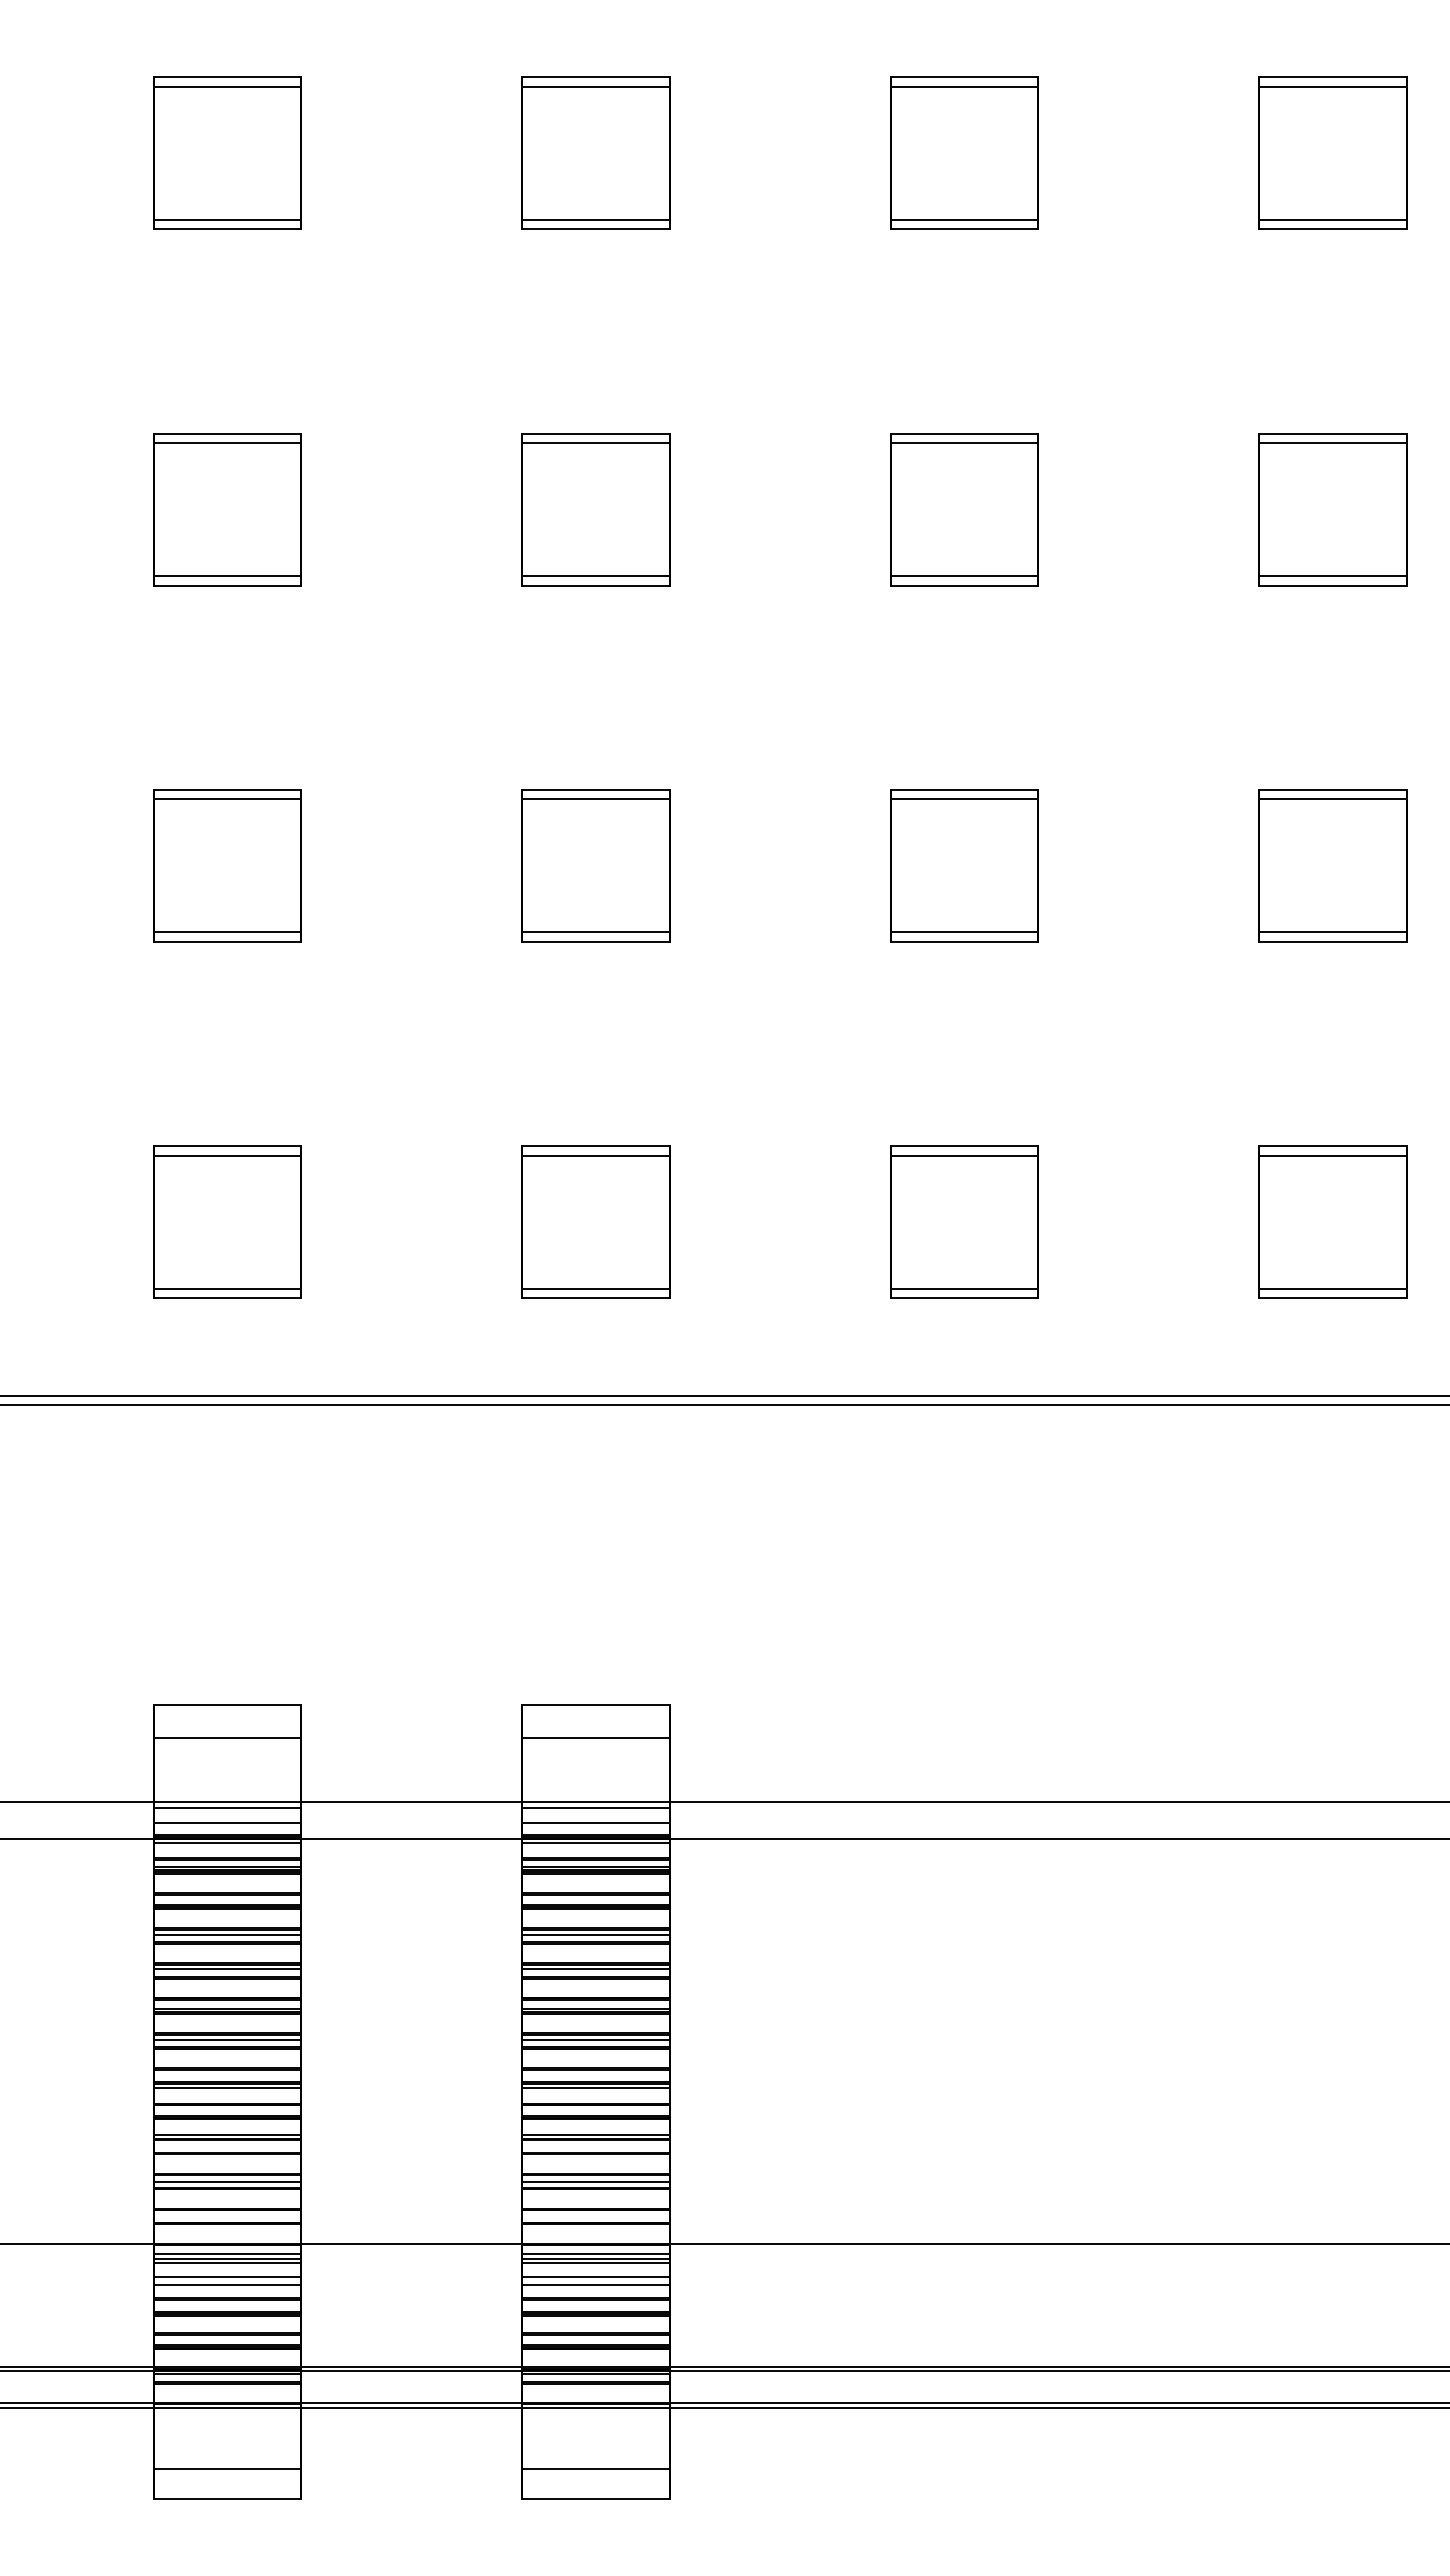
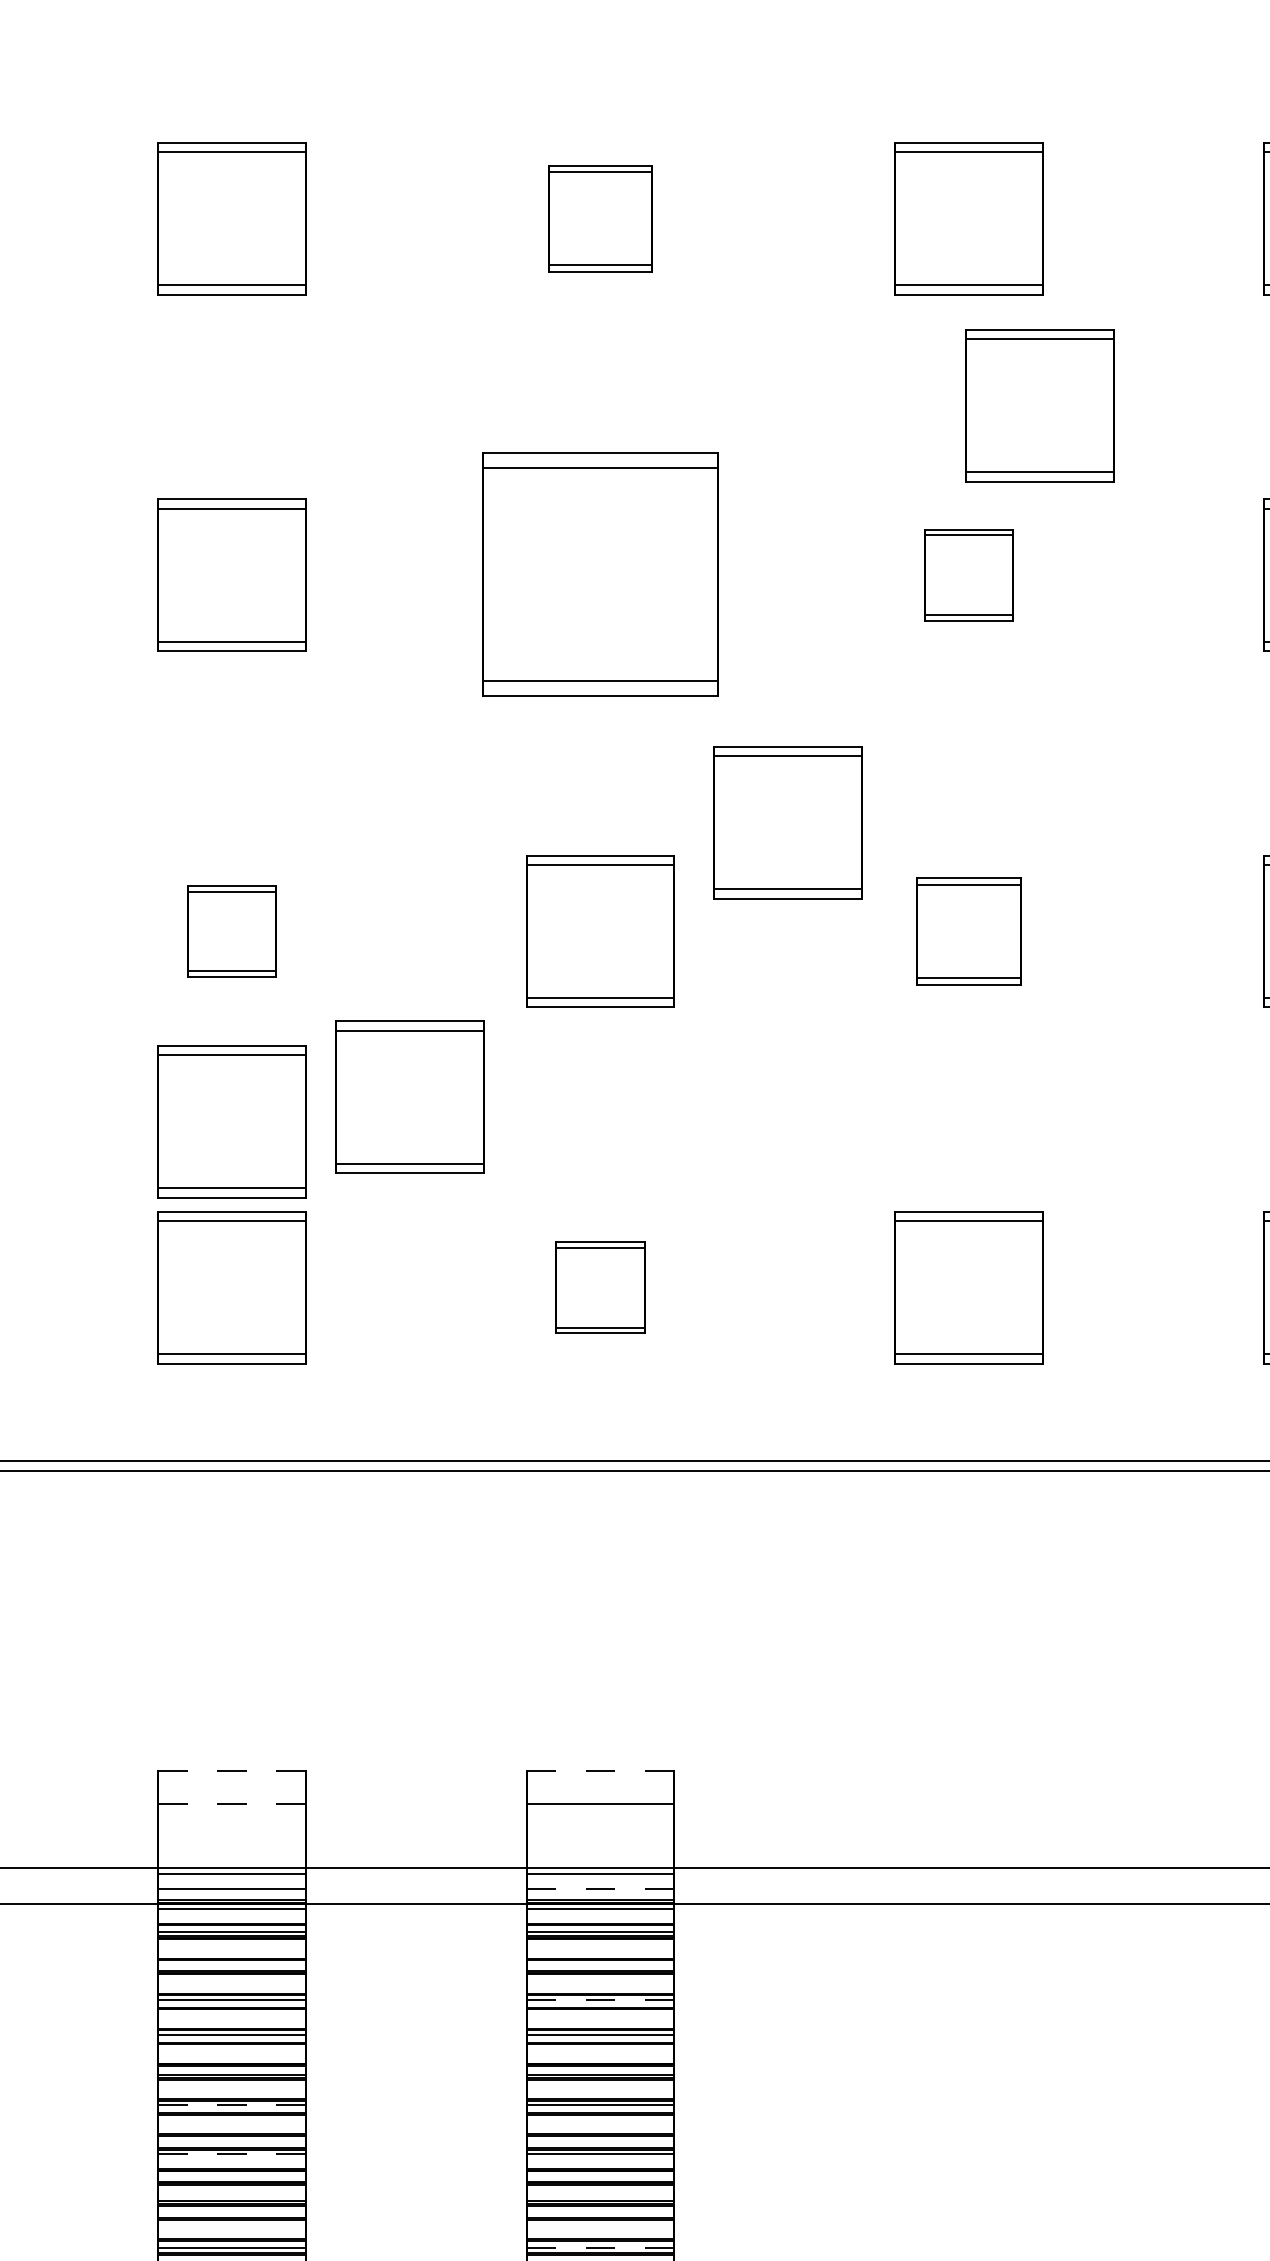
part: (595, 152) -> (599, 218), size x0.7
part: (1035, 339) -> (1039, 405), added
part: (595, 509) -> (599, 575), size x1.6
part: (964, 509) -> (968, 575), size x0.6
part: (783, 756) -> (787, 822), added
part: (227, 865) -> (231, 931), size x0.6
part: (964, 865) -> (968, 931), size x0.7
part: (405, 1031) -> (409, 1097), added
part: (227, 1055) -> (231, 1121), added
part: (595, 1221) -> (599, 1287), size x0.6
line: (227, 1705) -> (231, 1771), solid -> dashed
line: (596, 1705) -> (600, 1771), solid -> dashed
line: (227, 1738) -> (231, 1804), solid -> dashed
line: (596, 1823) -> (600, 1889), solid -> dashed
line: (596, 1934) -> (600, 2000), solid -> dashed
line: (227, 2039) -> (231, 2105), solid -> dashed
line: (227, 2088) -> (231, 2154), solid -> dashed
line: (596, 2182) -> (600, 2248), solid -> dashed

